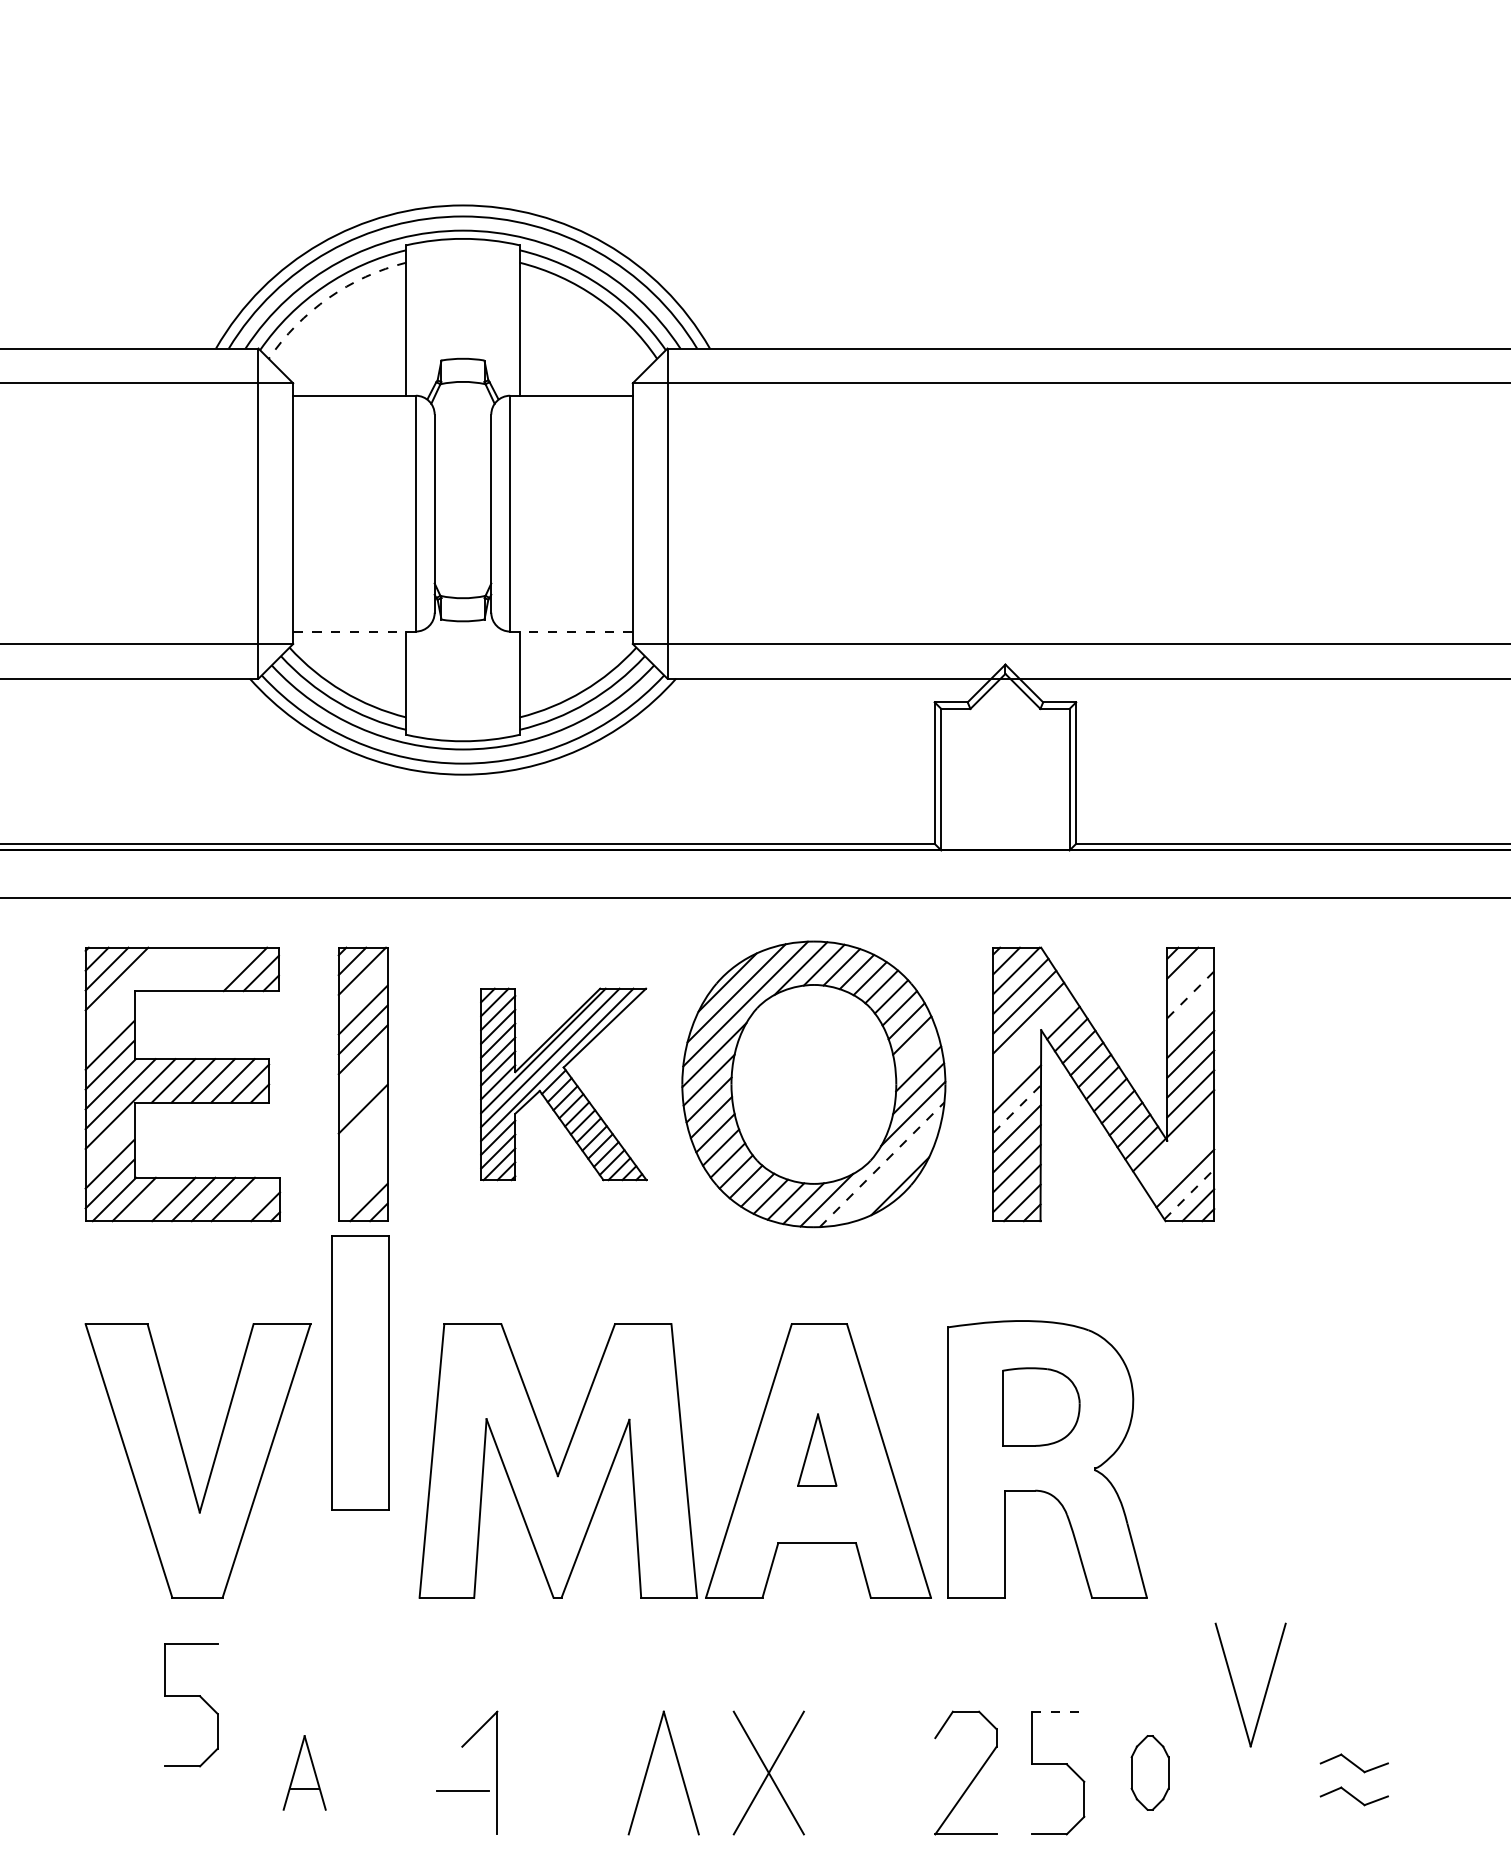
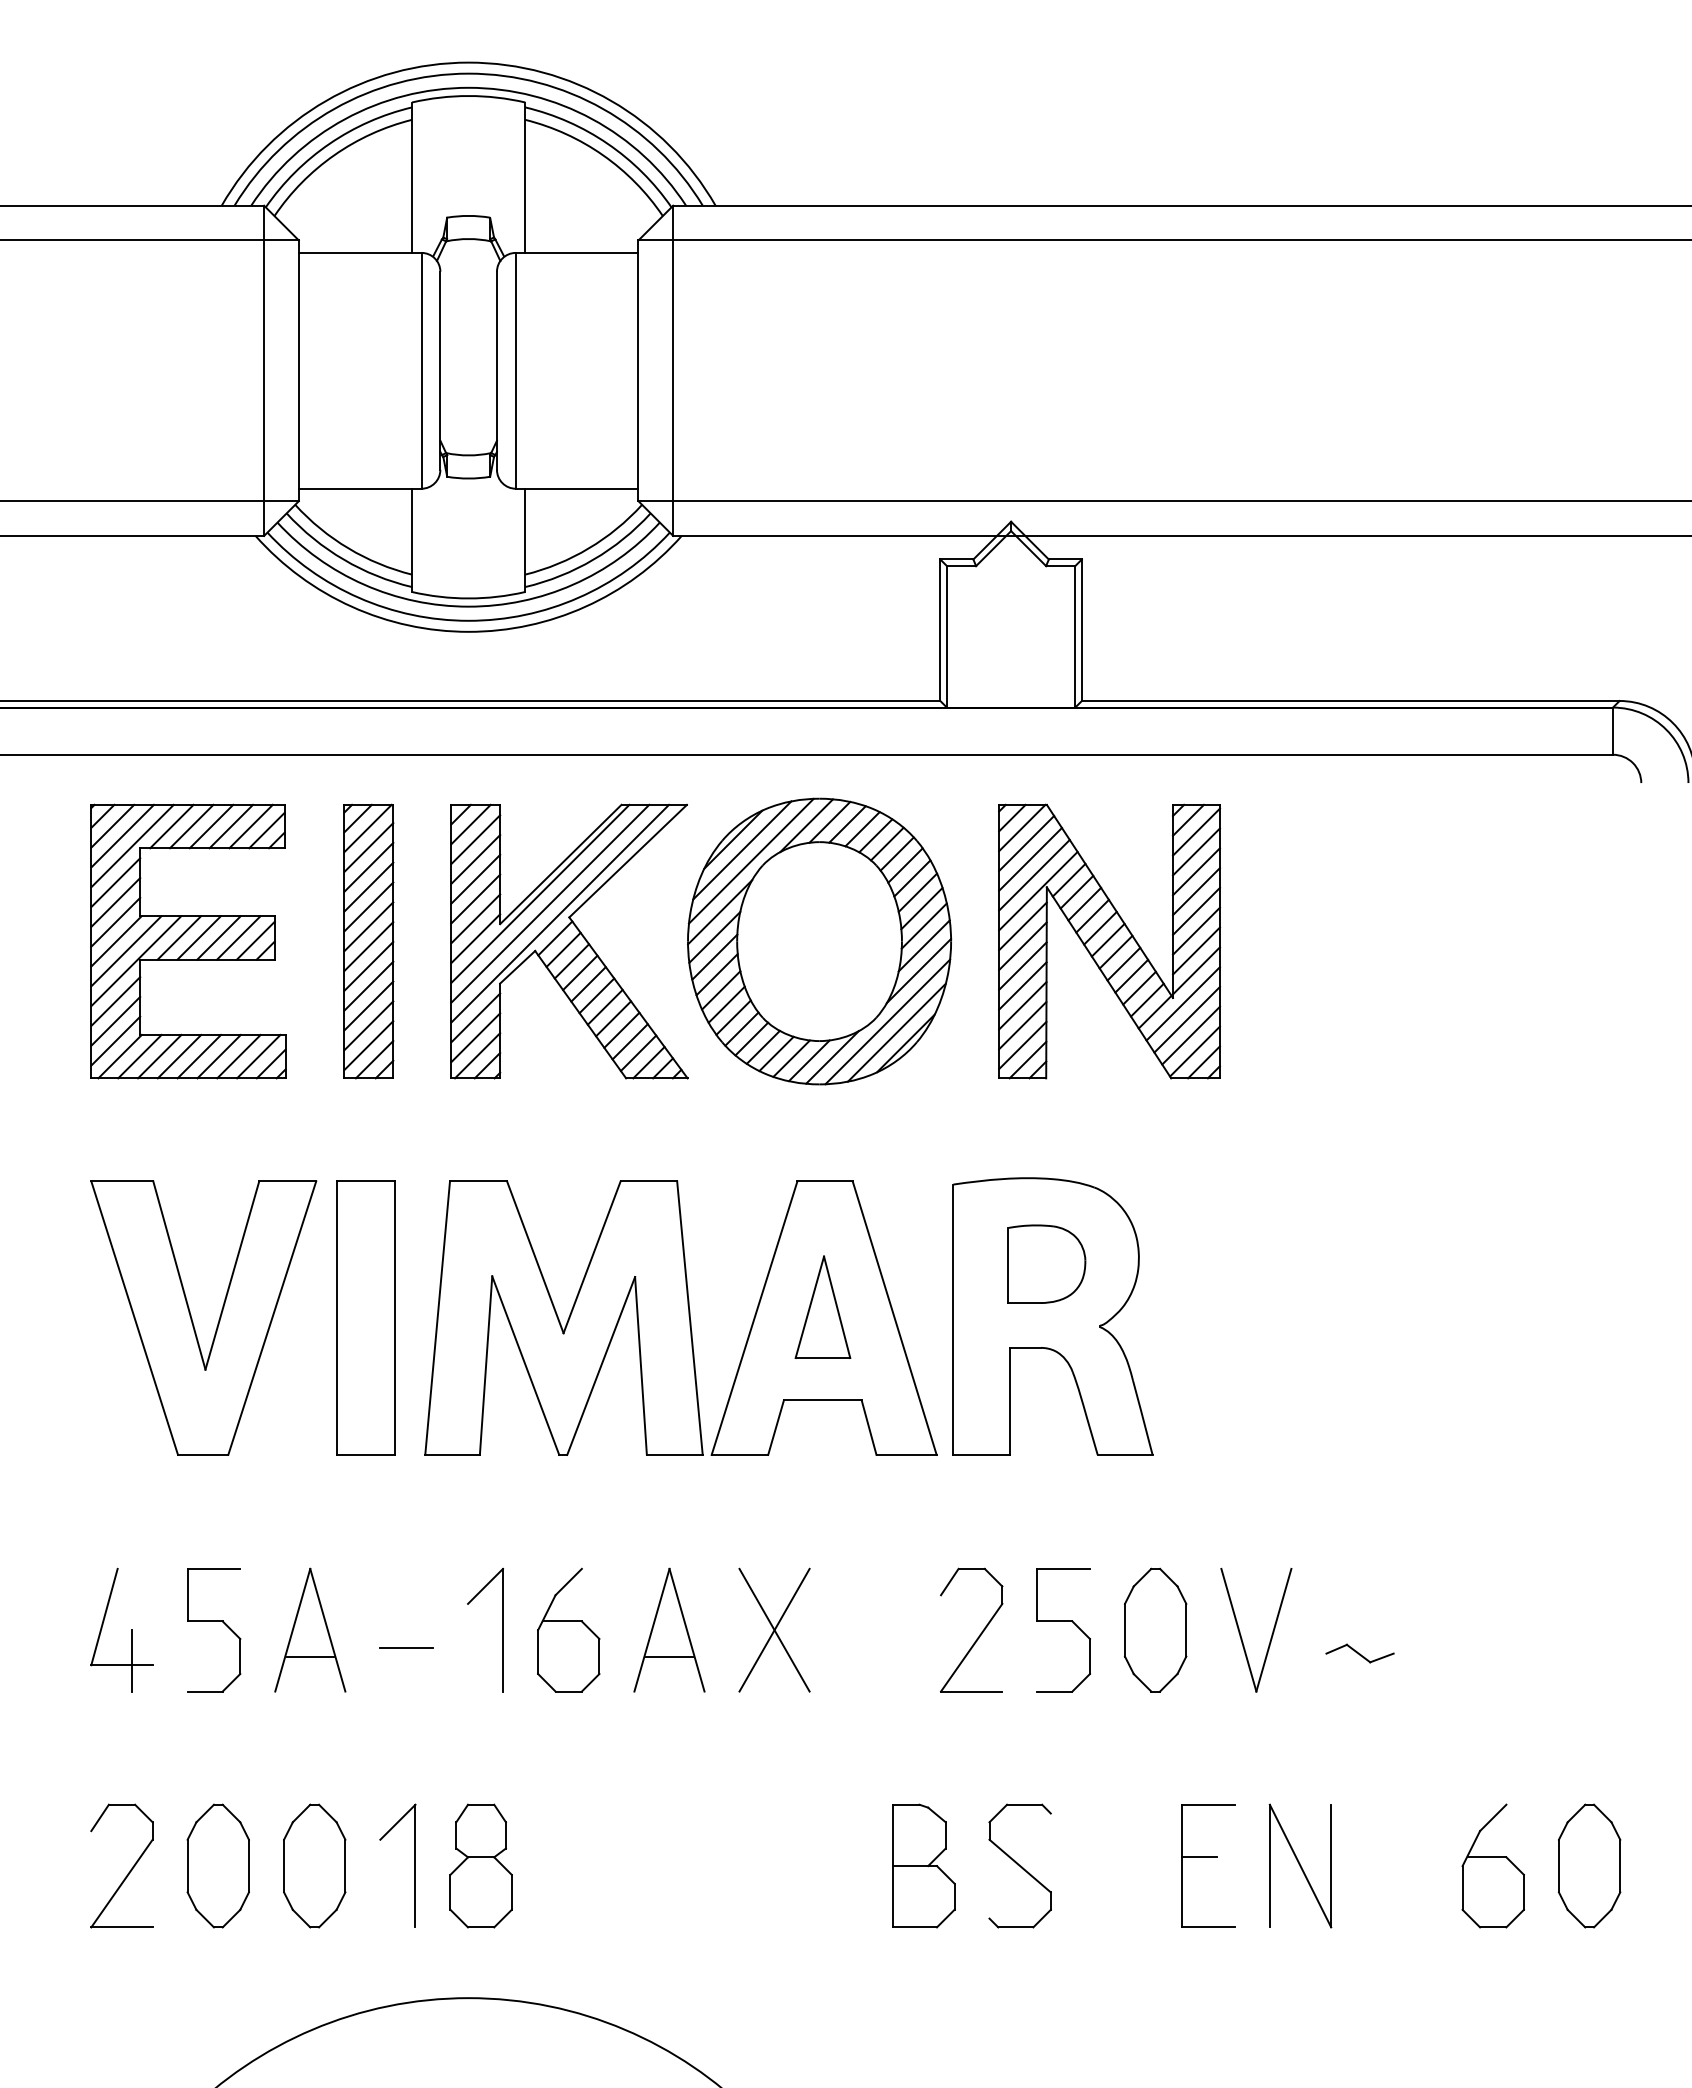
arc: (328, 298) -> (334, 155), dashed -> solid
line: (354, 631) -> (360, 488), dashed -> solid
line: (570, 631) -> (576, 488), dashed -> solid
line: (165, 969) -> (171, 826), added
line: (185, 969) -> (191, 826), added
line: (205, 969) -> (211, 826), added
line: (225, 969) -> (231, 826), added
line: (1190, 974) -> (1196, 831), added
line: (126, 988) -> (132, 845), added
line: (362, 990) -> (368, 847), added
line: (1190, 994) -> (1196, 851), dashed -> solid
line: (1190, 1014) -> (1196, 871), added
line: (109, 1025) -> (115, 882), added
line: (1032, 1033) -> (1038, 890), added
line: (915, 1051) -> (921, 908), added
line: (362, 1069) -> (368, 926), added
line: (1016, 1069) -> (1022, 926), added
part: (563, 1084) -> (569, 941), size x1.43
line: (362, 1089) -> (368, 946), added
line: (1016, 1109) -> (1022, 966), dashed -> solid
line: (362, 1128) -> (368, 985), added
line: (109, 1144) -> (115, 1001), added
line: (1176, 1146) -> (1182, 1003), added
line: (362, 1148) -> (368, 1005), added
line: (1180, 1162) -> (1186, 1019), added
line: (882, 1164) -> (888, 1021), dashed -> solid
line: (362, 1168) -> (368, 1025), added
line: (890, 1175) -> (896, 1032), added
line: (362, 1188) -> (368, 1045), added
line: (1189, 1194) -> (1195, 1051), dashed -> solid
line: (153, 1199) -> (159, 1056), added
line: (252, 1199) -> (258, 1056), added
part: (359, 1372) -> (365, 1317), moved
part: (816, 1449) -> (822, 1306), size x1.43
part: (1235, 1689) -> (1241, 1634), moved
part: (191, 1696) -> (214, 1621), moved
line: (1058, 1711) -> (1064, 1568), dashed -> solid
part: (1353, 1763) -> (1359, 1620), removed
part: (125, 1772) -> (131, 1629), added
part: (304, 1772) -> (310, 1629), size x1.67
part: (562, 1772) -> (568, 1629), added
part: (1149, 1772) -> (1155, 1629), size x1.67
line: (462, 1790) -> (406, 1647), moved
line: (663, 1799) -> (669, 1656), added

